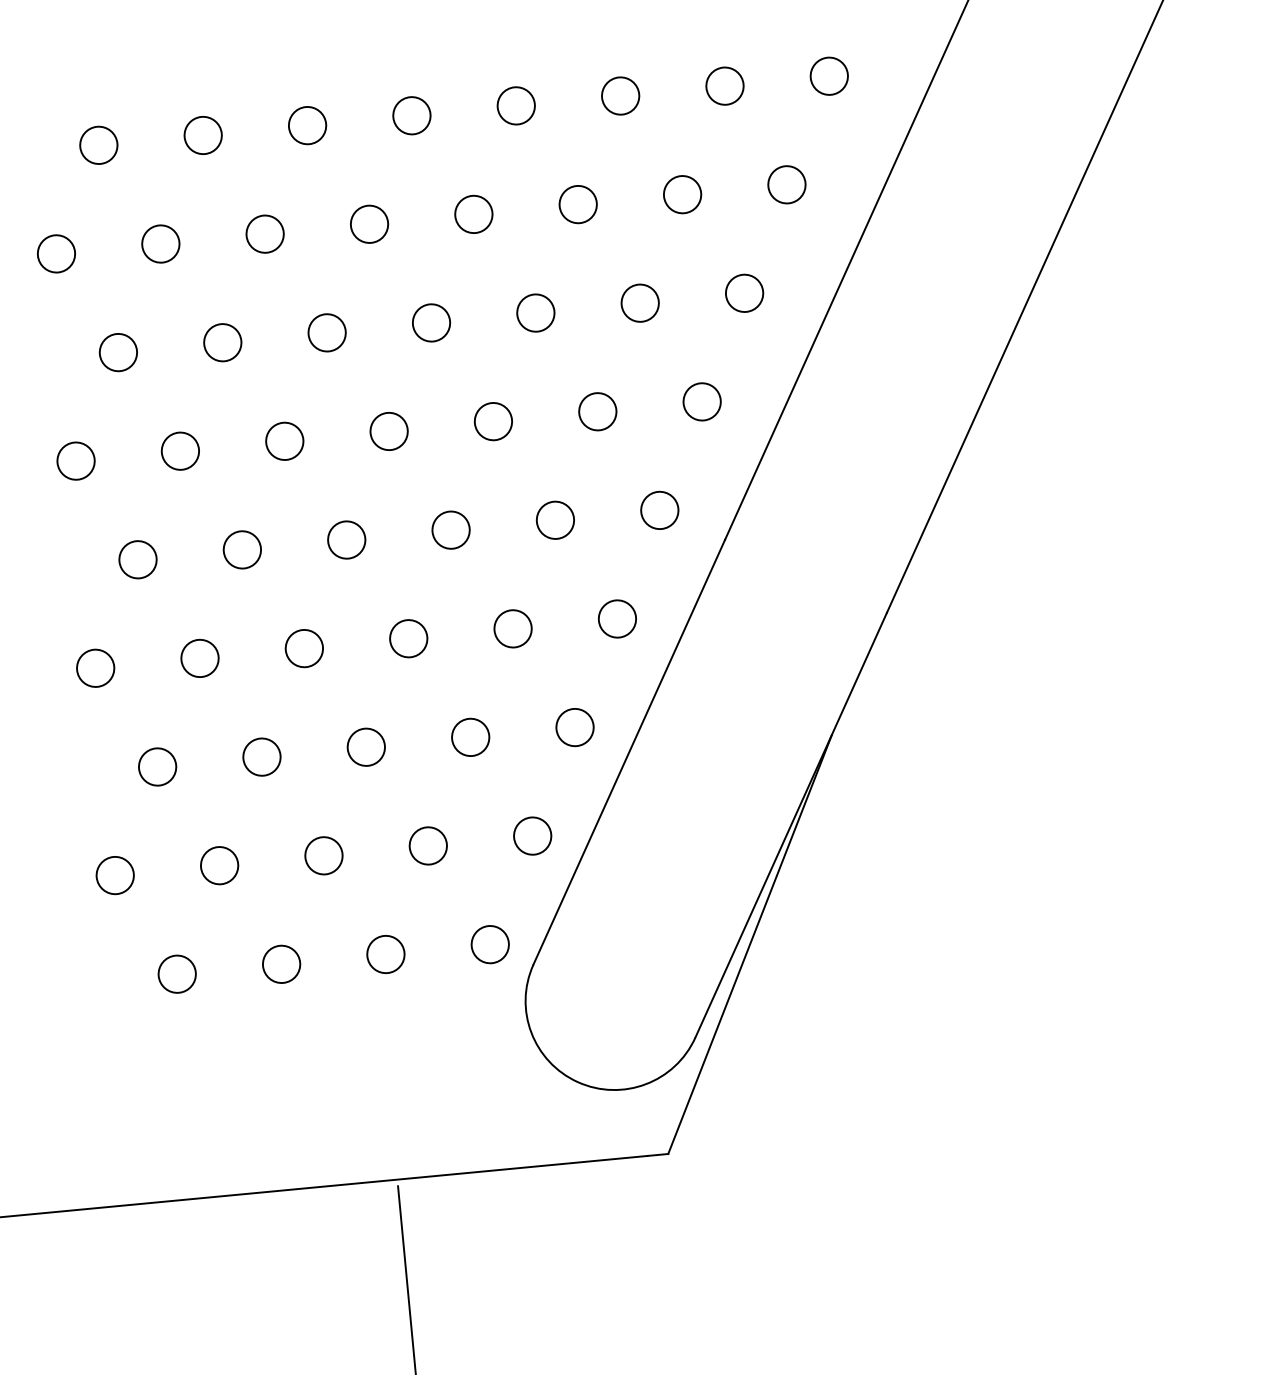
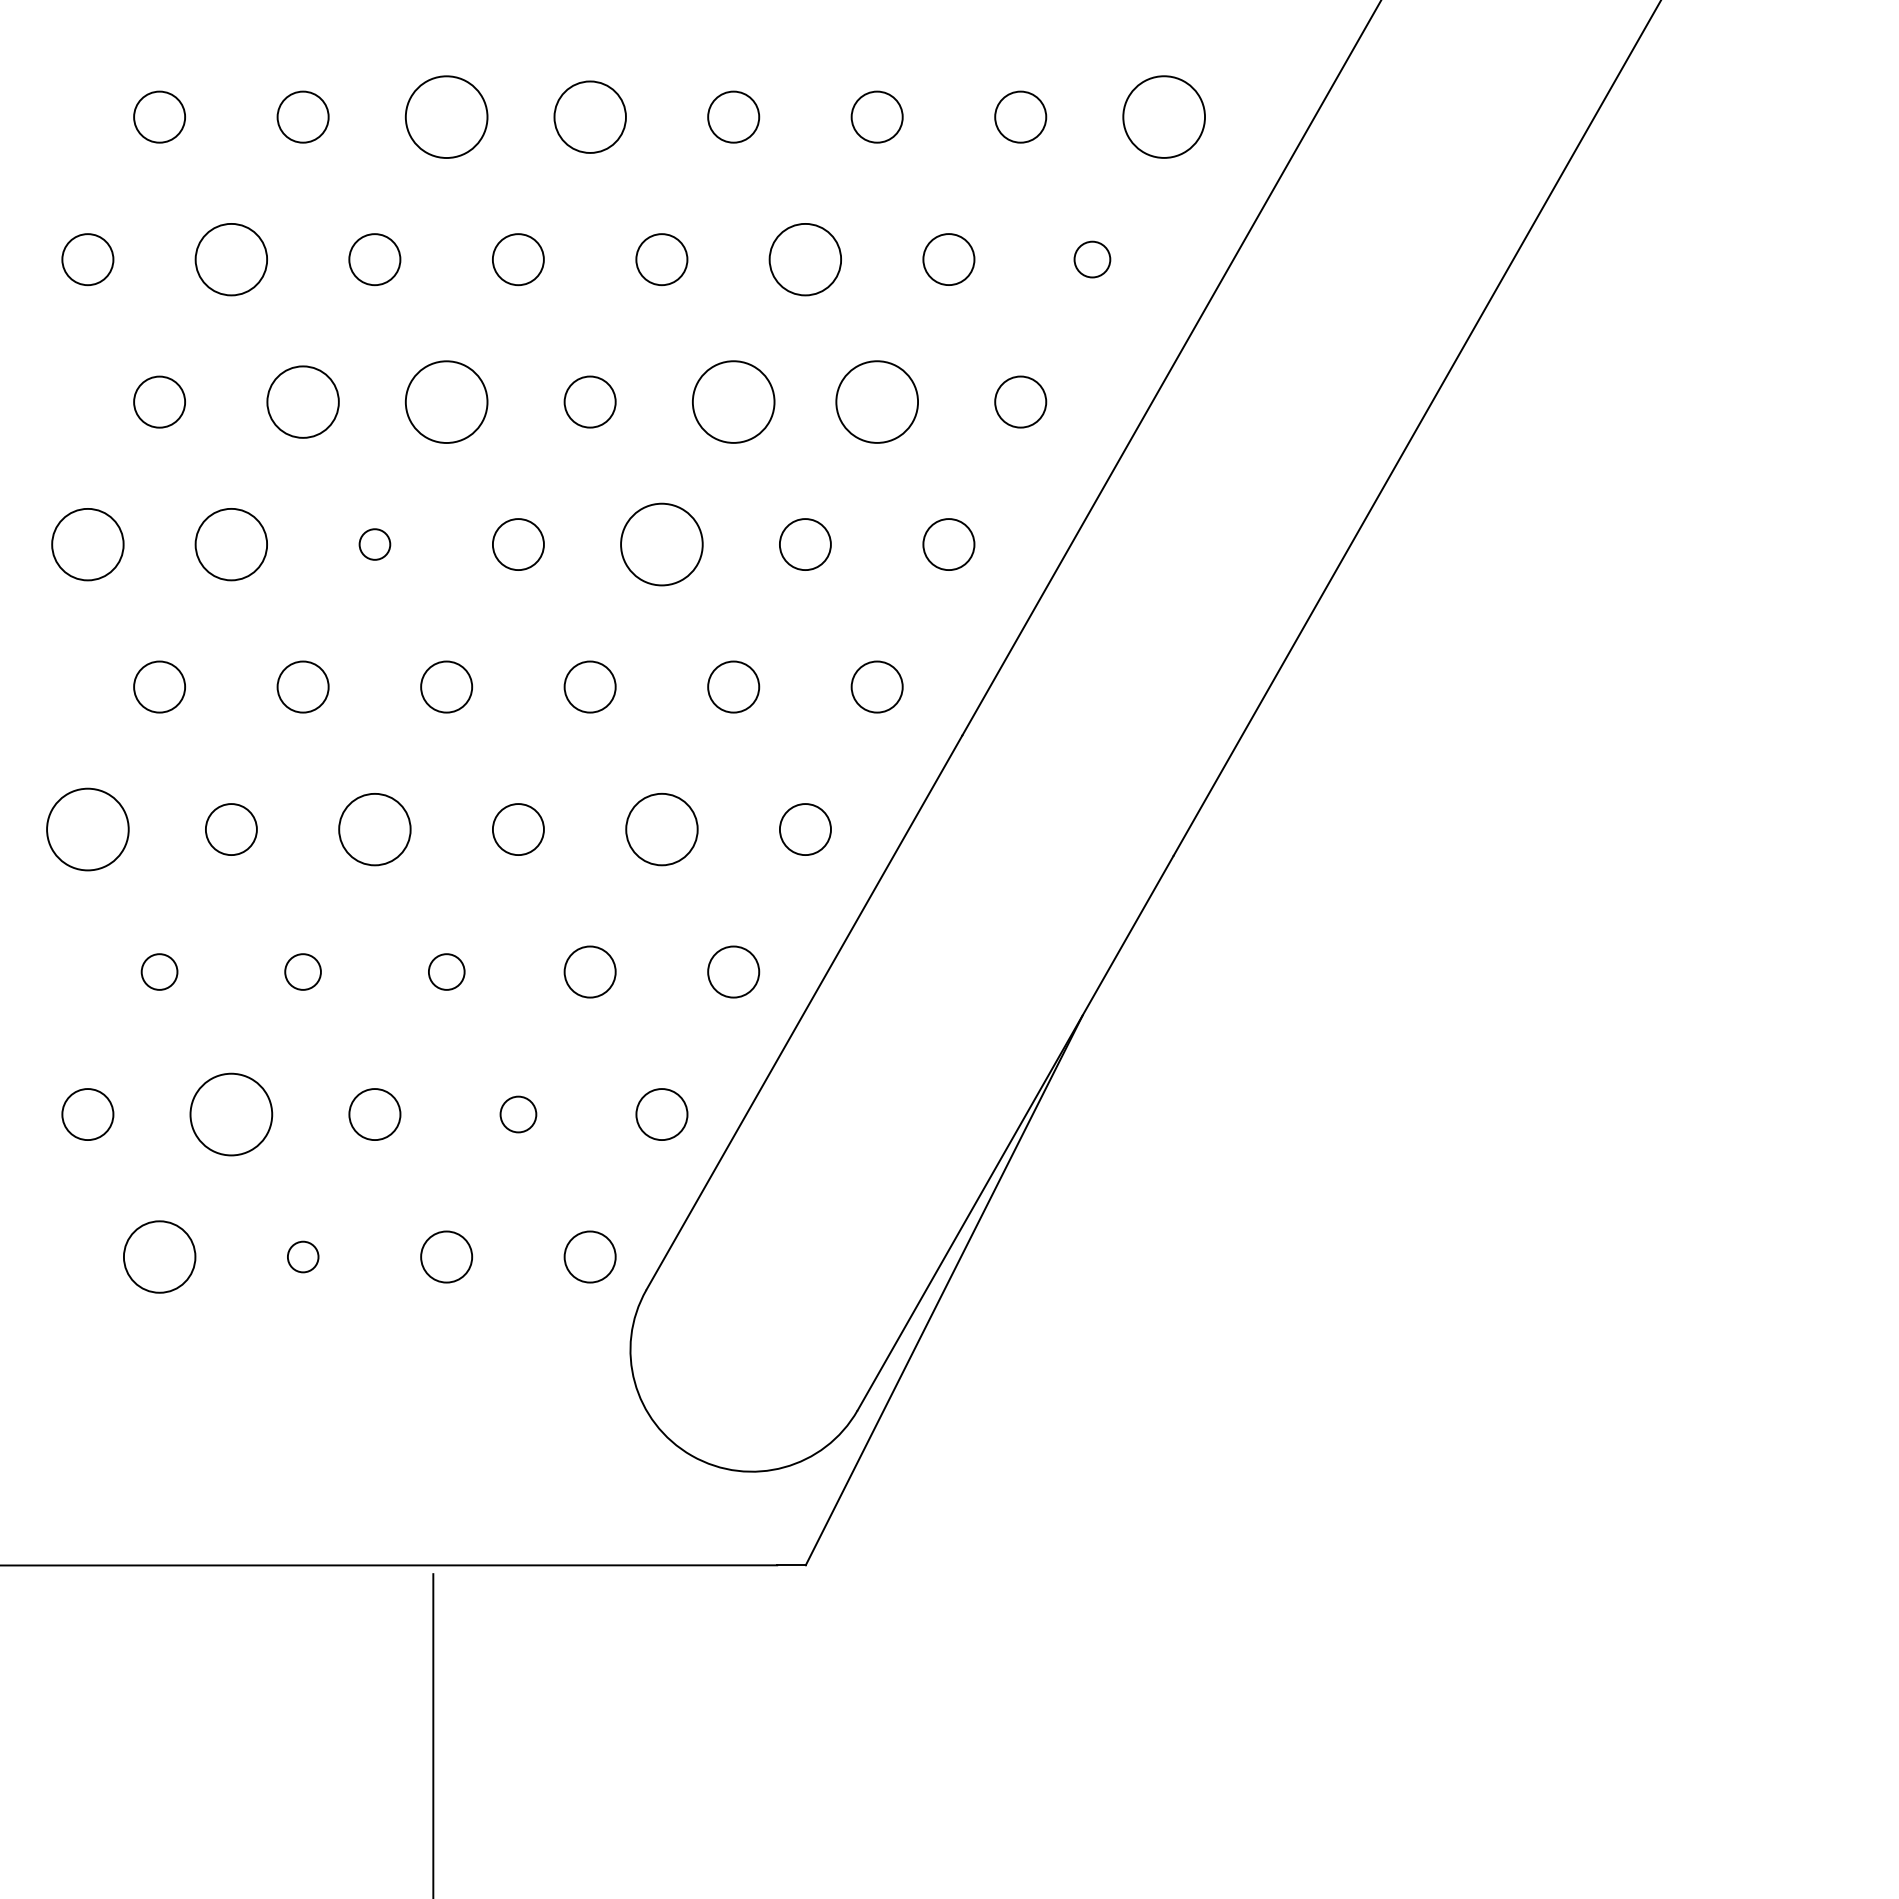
circle: (828, 75) -> (1163, 116), size x1.6
circle: (411, 115) -> (589, 116), size x1.4
circle: (307, 125) -> (446, 116), size x1.6
circle: (786, 184) -> (1091, 259), size x0.7
circle: (577, 204) -> (804, 259), size x1.4
circle: (160, 243) -> (230, 259), size x1.4
circle: (639, 302) -> (876, 401), size x1.6
circle: (535, 312) -> (733, 401), size x1.6
circle: (327, 332) -> (446, 401), size x1.6
circle: (222, 342) -> (302, 401), size x1.4
circle: (493, 421) -> (661, 544), size x1.6
circle: (284, 441) -> (374, 544), size x0.6
circle: (180, 451) -> (231, 544), size x1.4
circle: (75, 461) -> (87, 544), size x1.4
circle: (512, 628) -> (661, 829), size x1.4
circle: (304, 648) -> (374, 829), size x1.4
circle: (95, 668) -> (87, 829), size x1.6
circle: (366, 746) -> (446, 971), size x0.7
circle: (261, 756) -> (302, 971), size x0.7
circle: (157, 766) -> (159, 971), size x0.7
circle: (428, 845) -> (518, 1114), size x0.7
circle: (219, 865) -> (231, 1114), size x1.6
circle: (281, 964) -> (302, 1256), size x0.6
circle: (177, 973) -> (159, 1256), size x1.4

